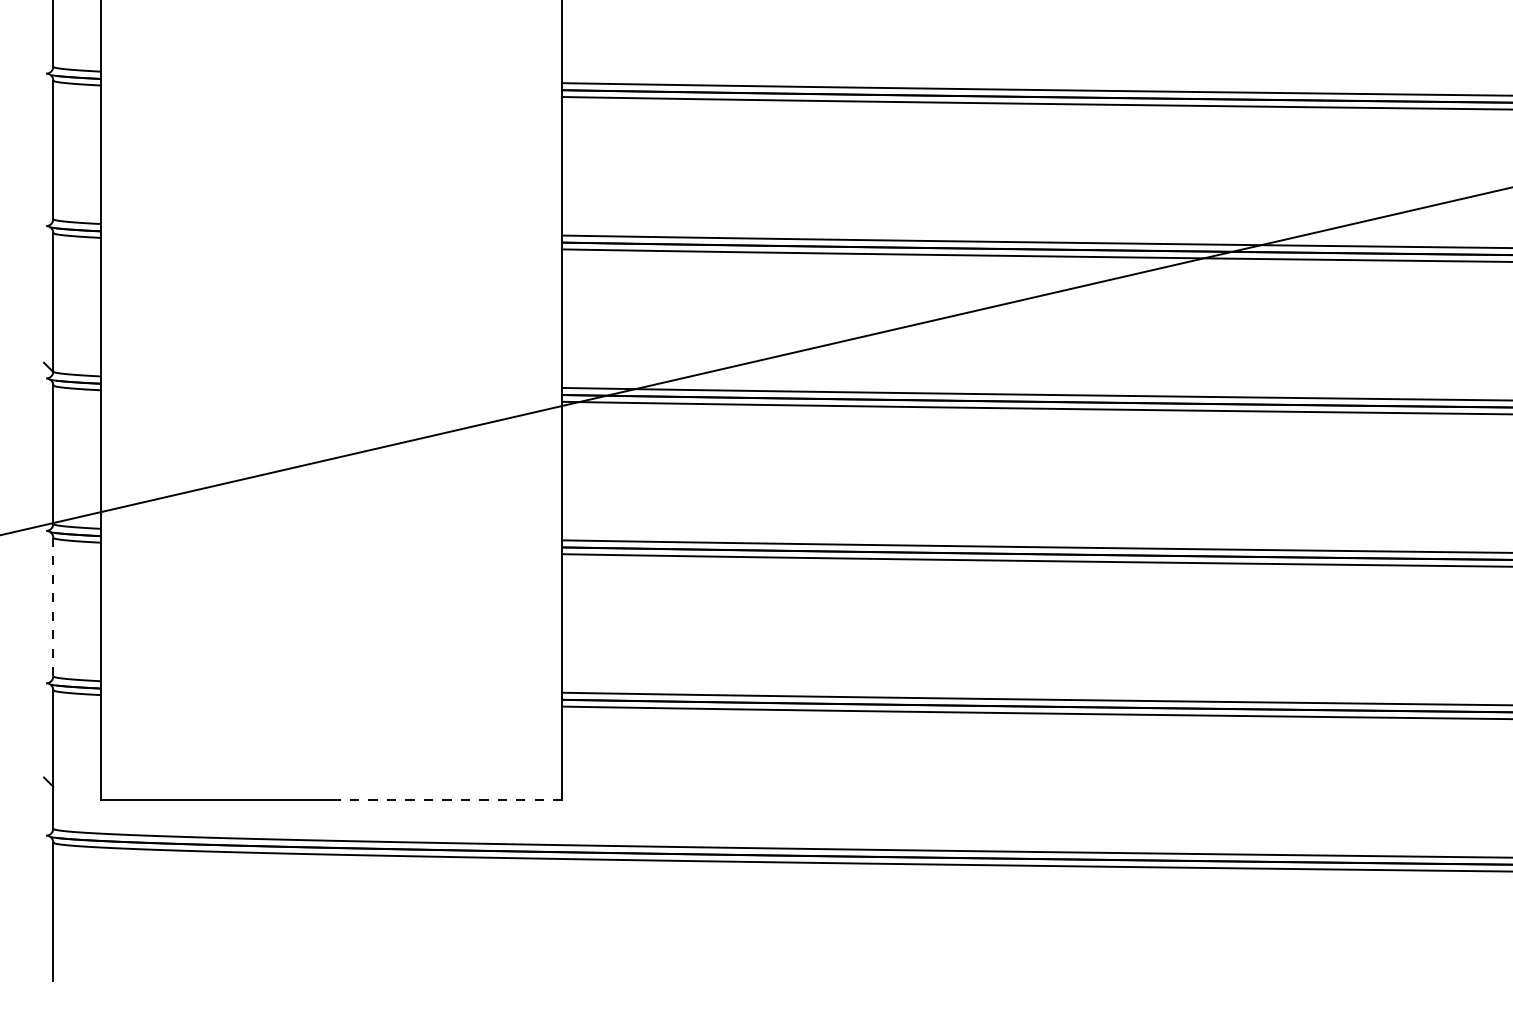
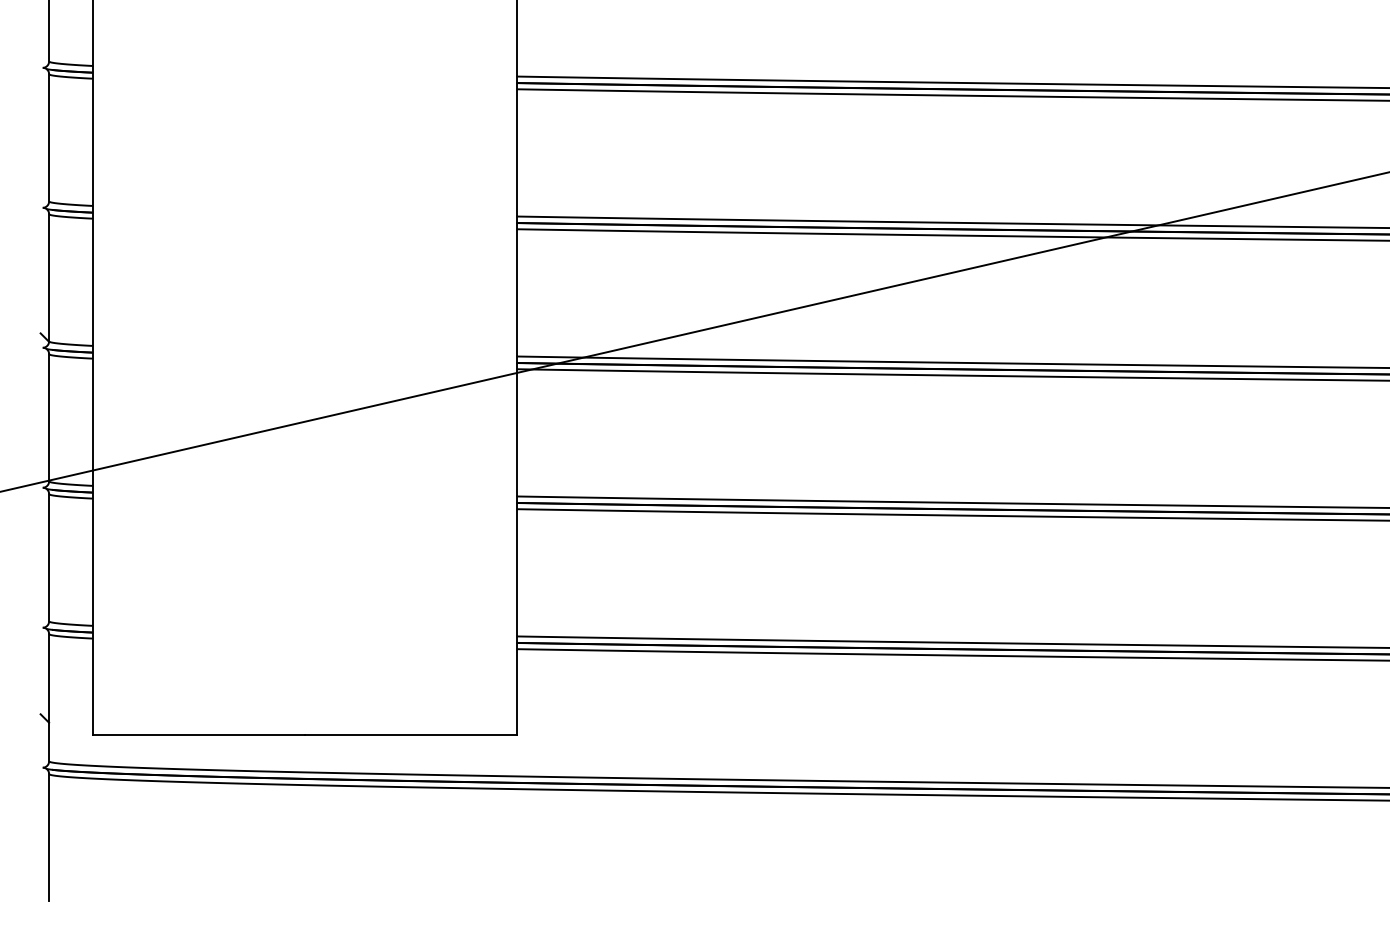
line: (53, 606) -> (49, 557), dashed -> solid
line: (447, 799) -> (411, 734), dashed -> solid

